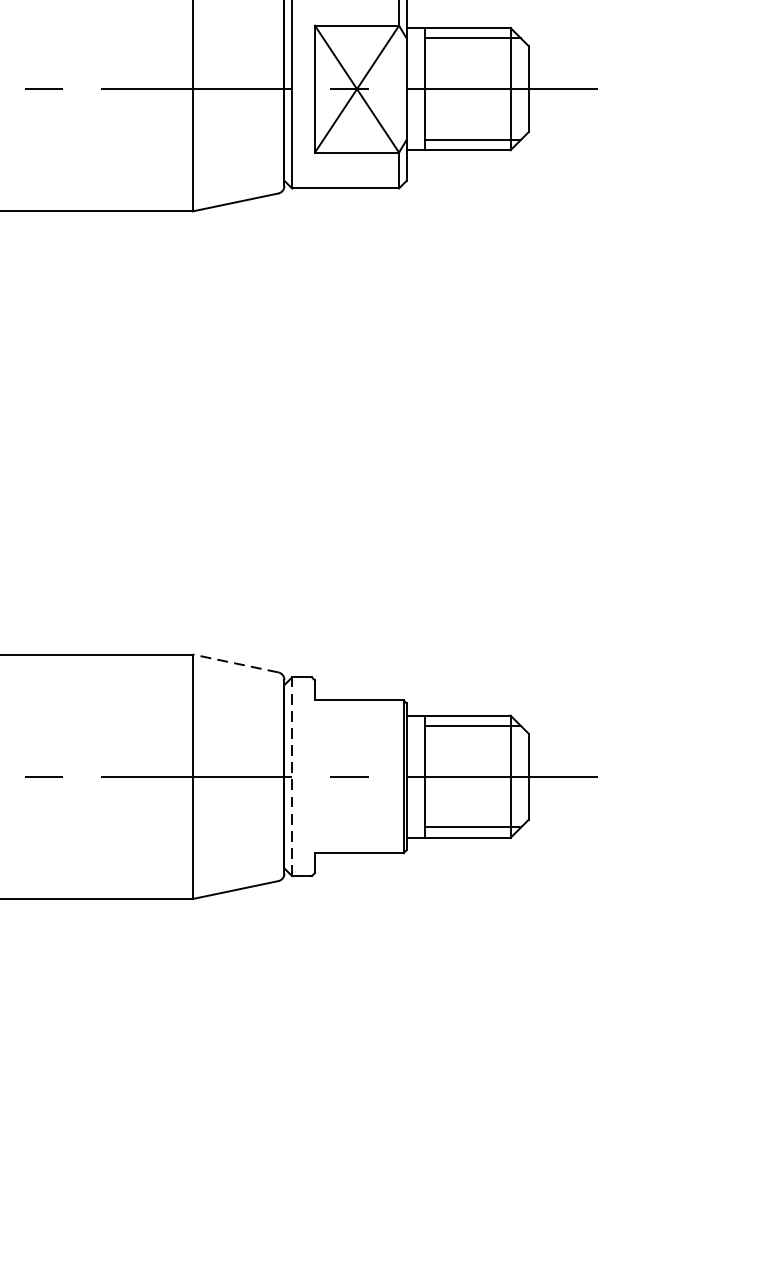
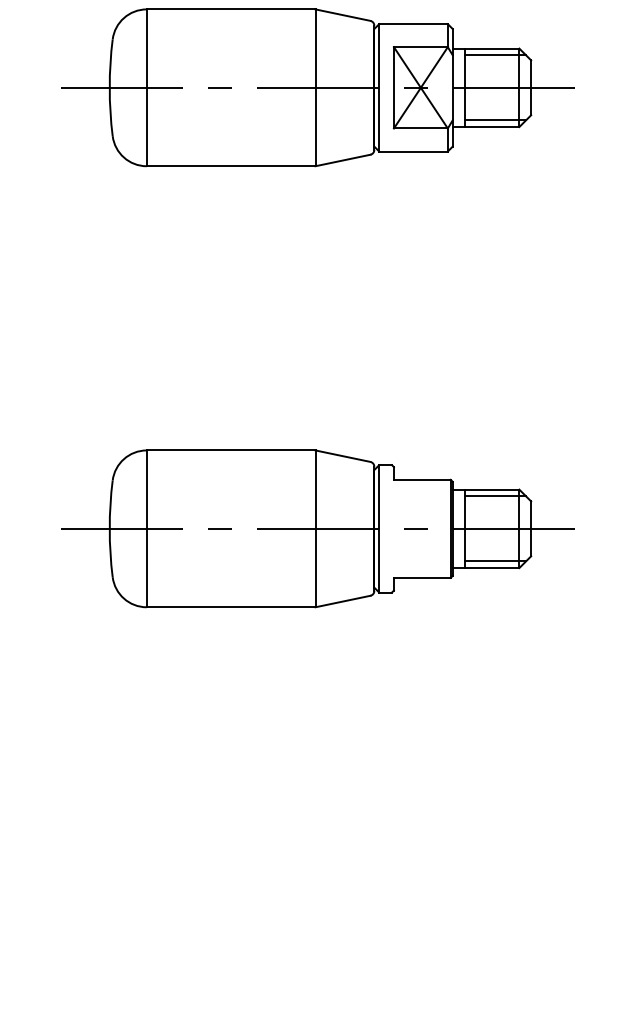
line: (234, 663) -> (342, 456), dashed -> solid
line: (292, 776) -> (379, 528), dashed -> solid

